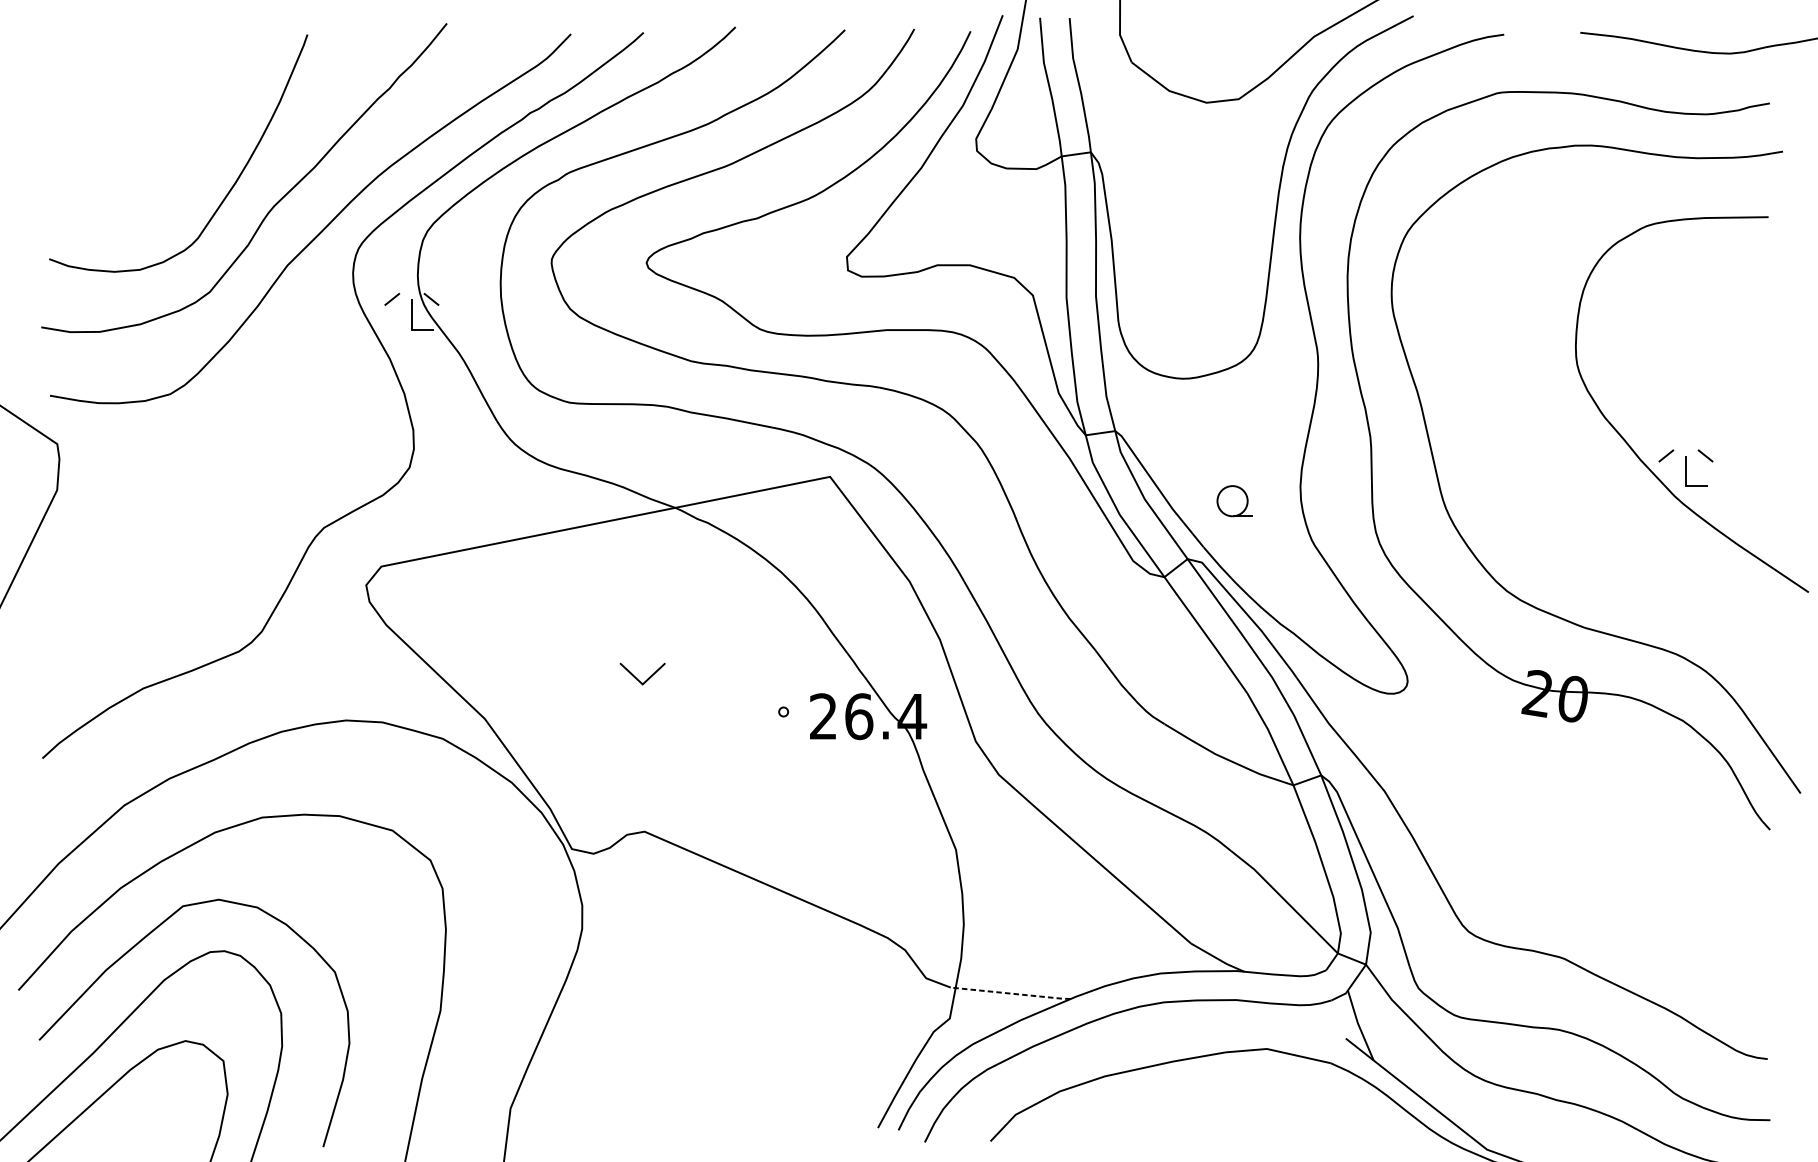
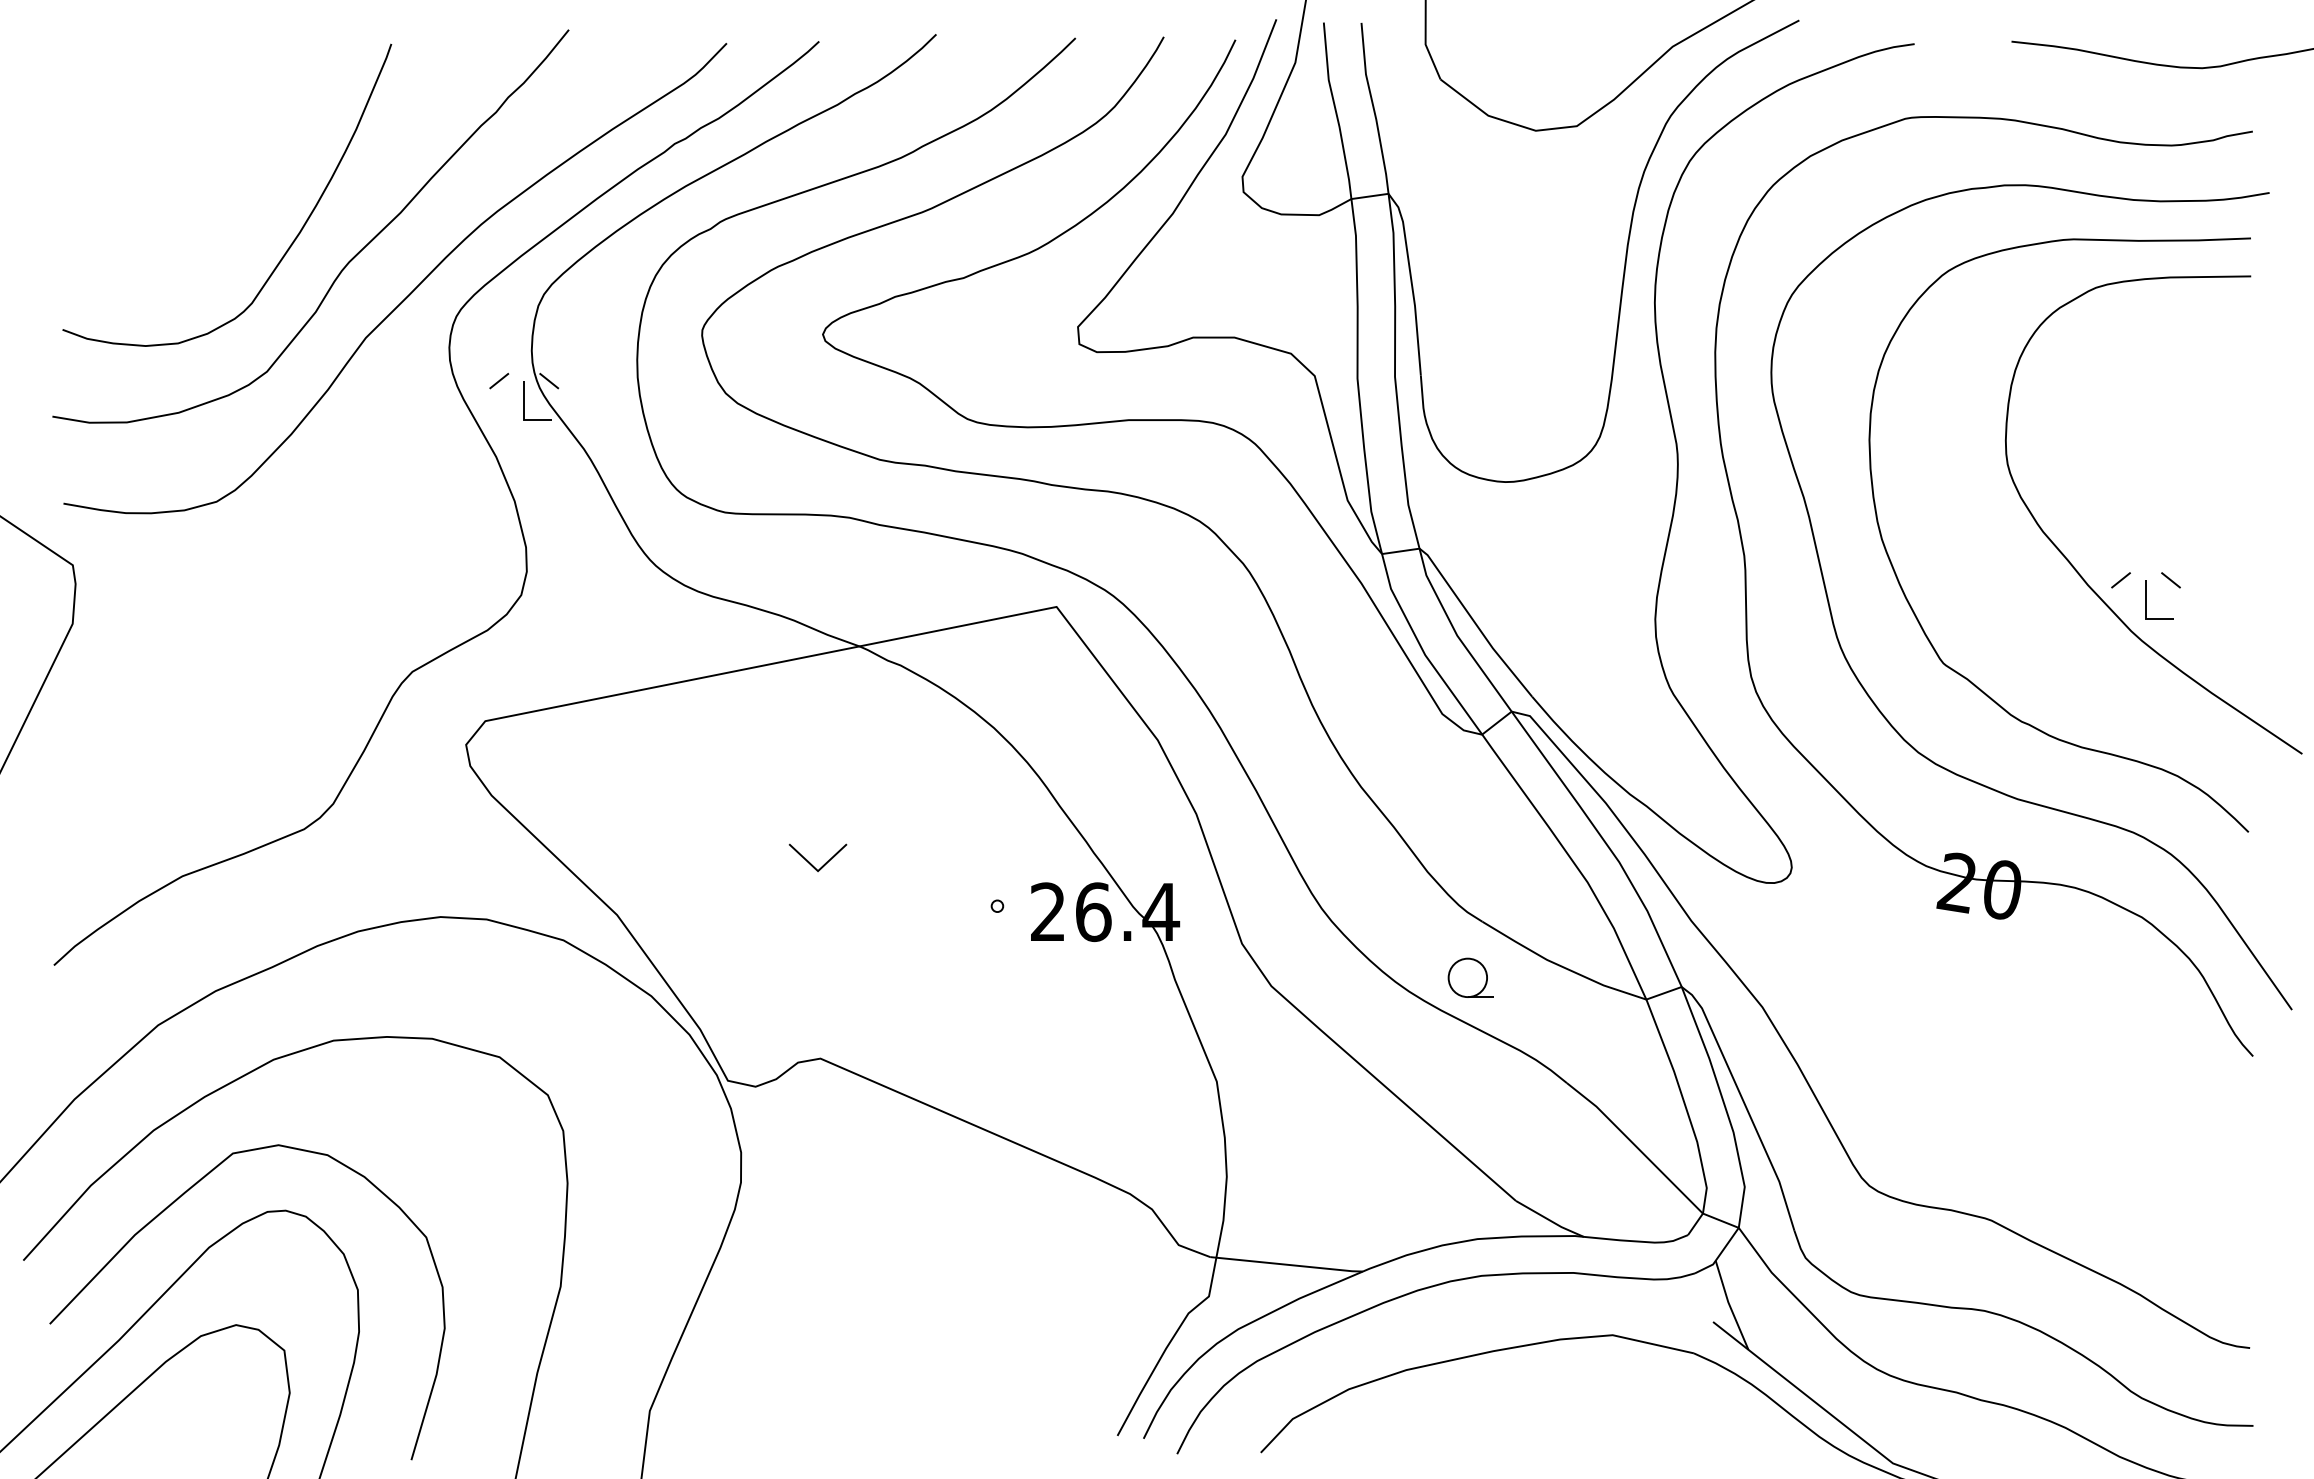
curve: (1502, 477) -> (1912, 607), added
part: (1234, 500) -> (1470, 977), moved
line: (1010, 993) -> (1286, 1264), dashed -> solid

